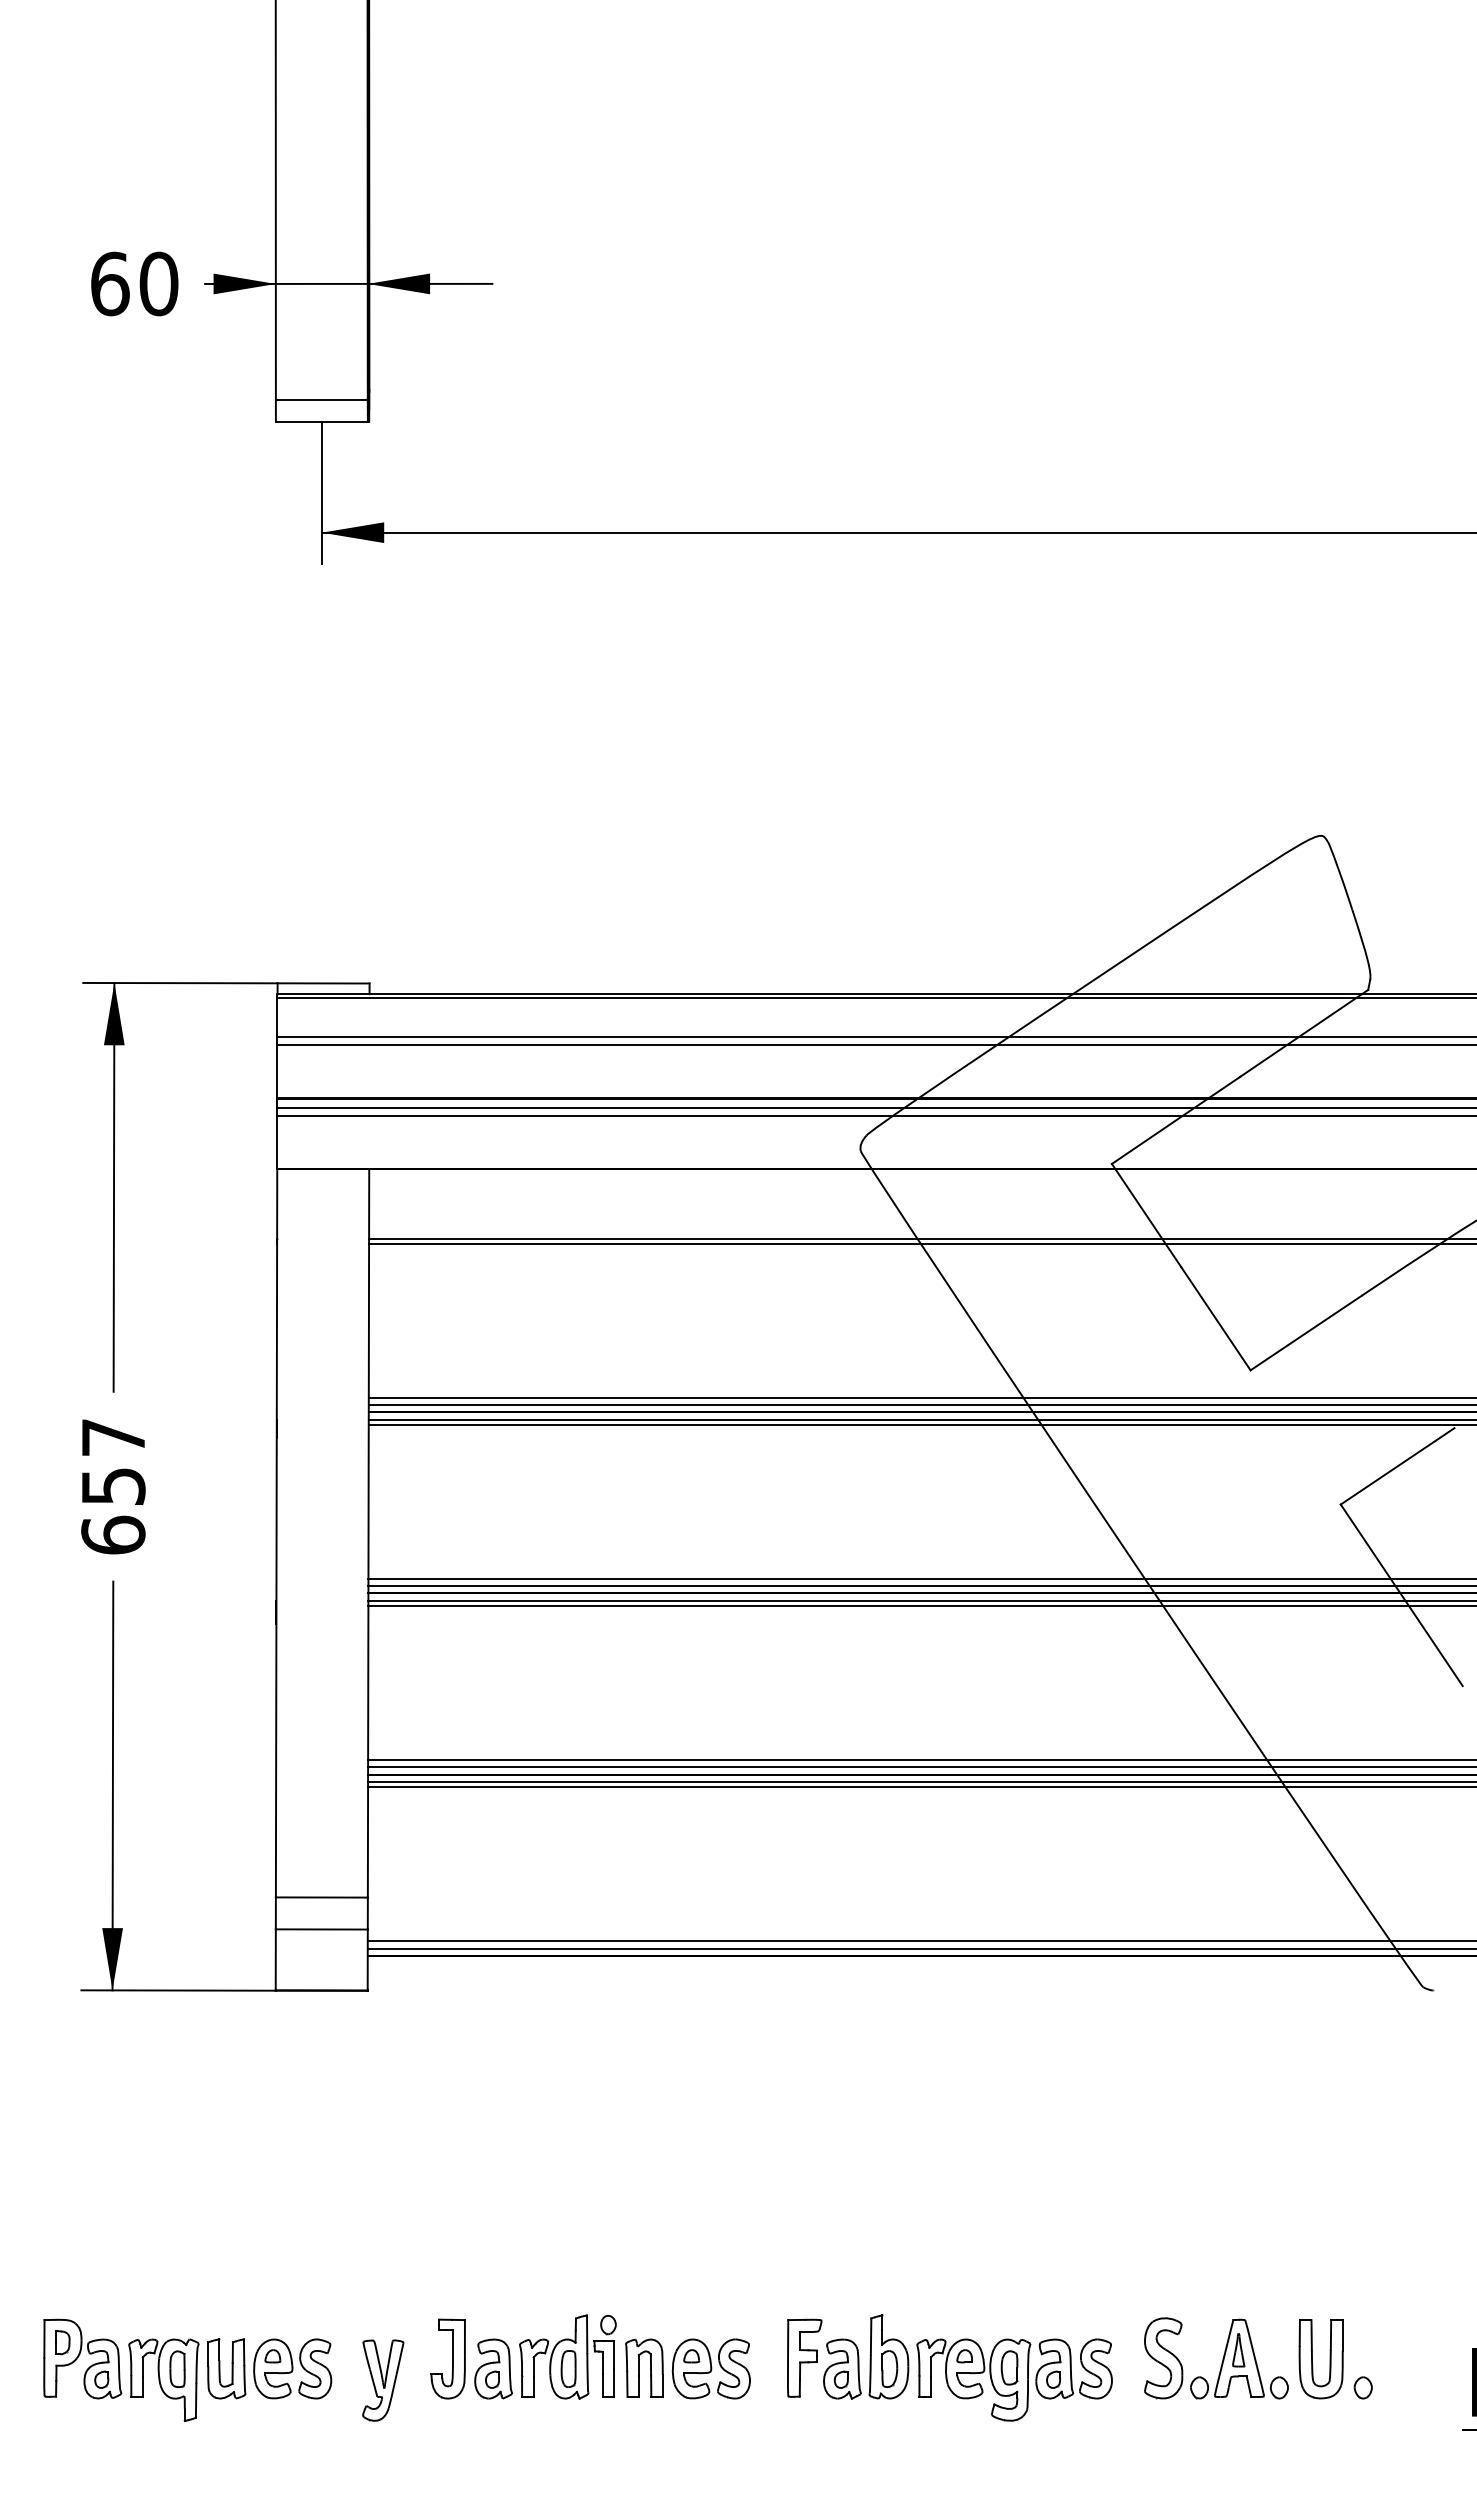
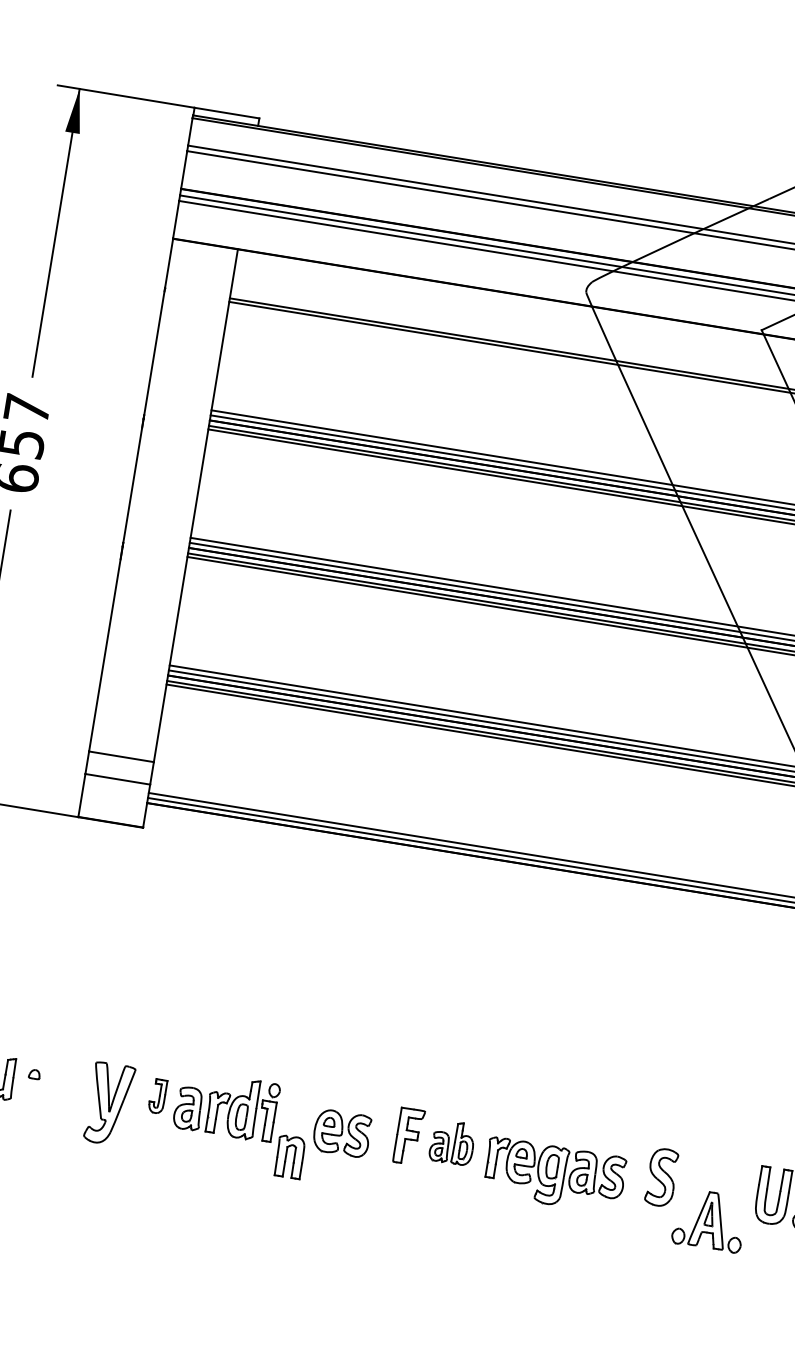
part: (866, 2356) -> (452, 1142), size x0.7
part: (447, 2358) -> (157, 1095), size x0.6
part: (1239, 2358) -> (709, 1220), moved
part: (644, 2367) -> (290, 1156), moved
part: (292, 2368) -> (47, 1085), removed
part: (383, 2380) -> (109, 1104), size x1.4

